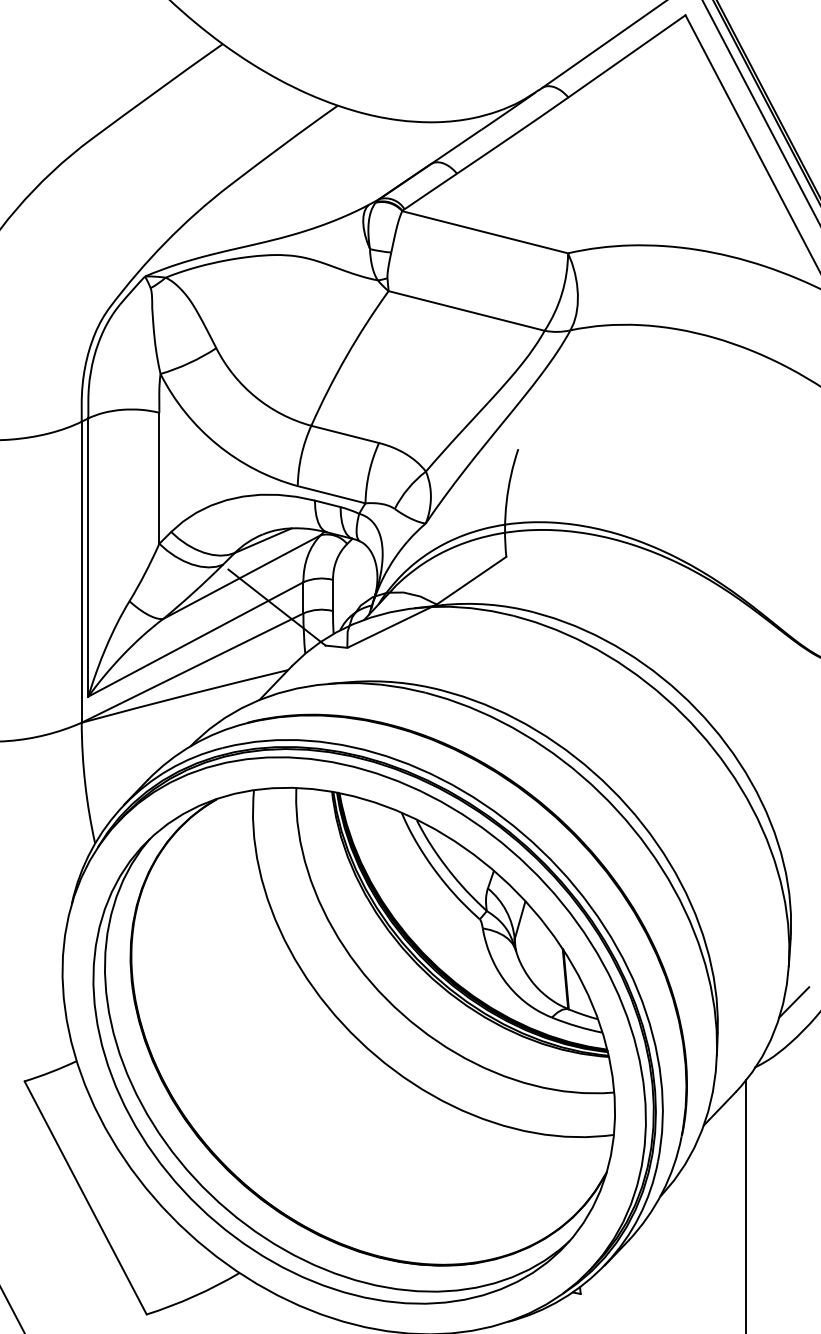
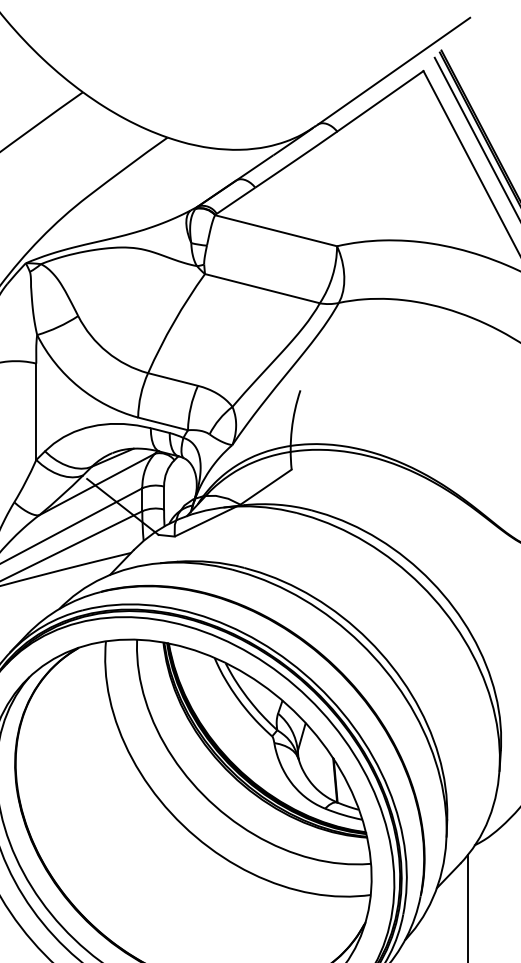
line: (794, 1002) -> (503, 797), removed

